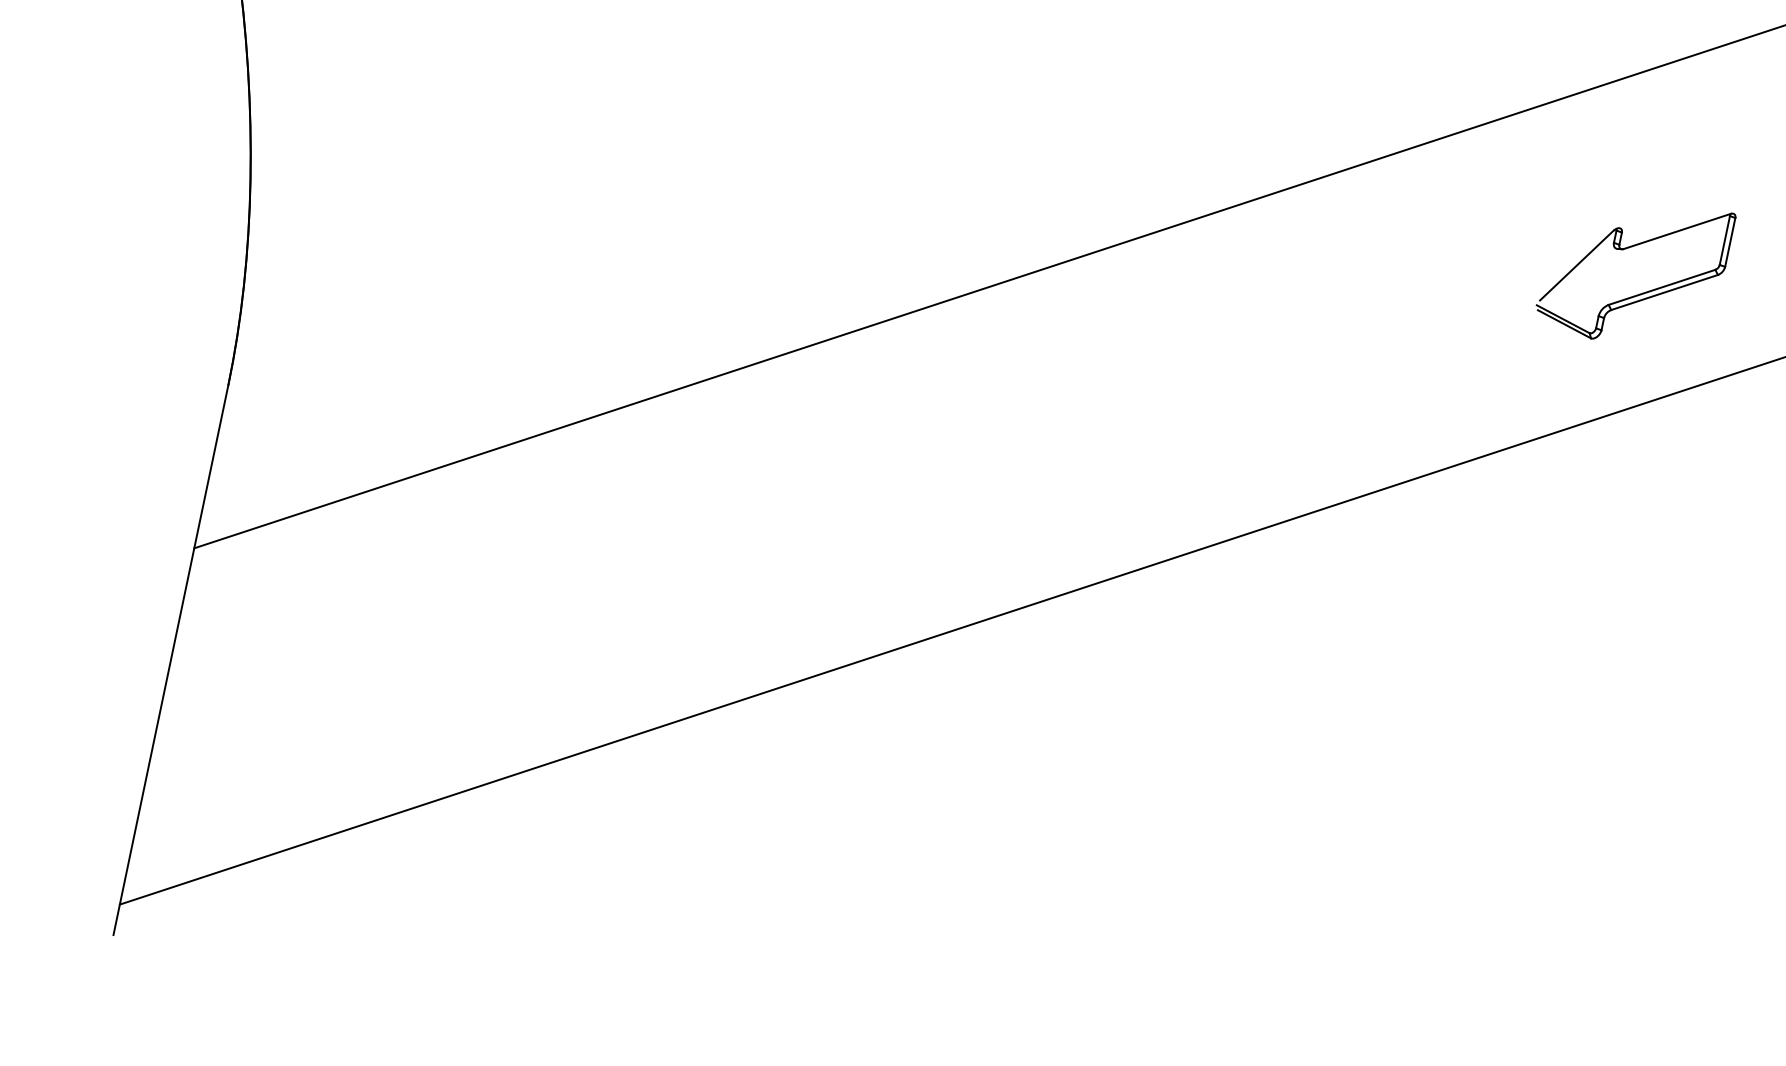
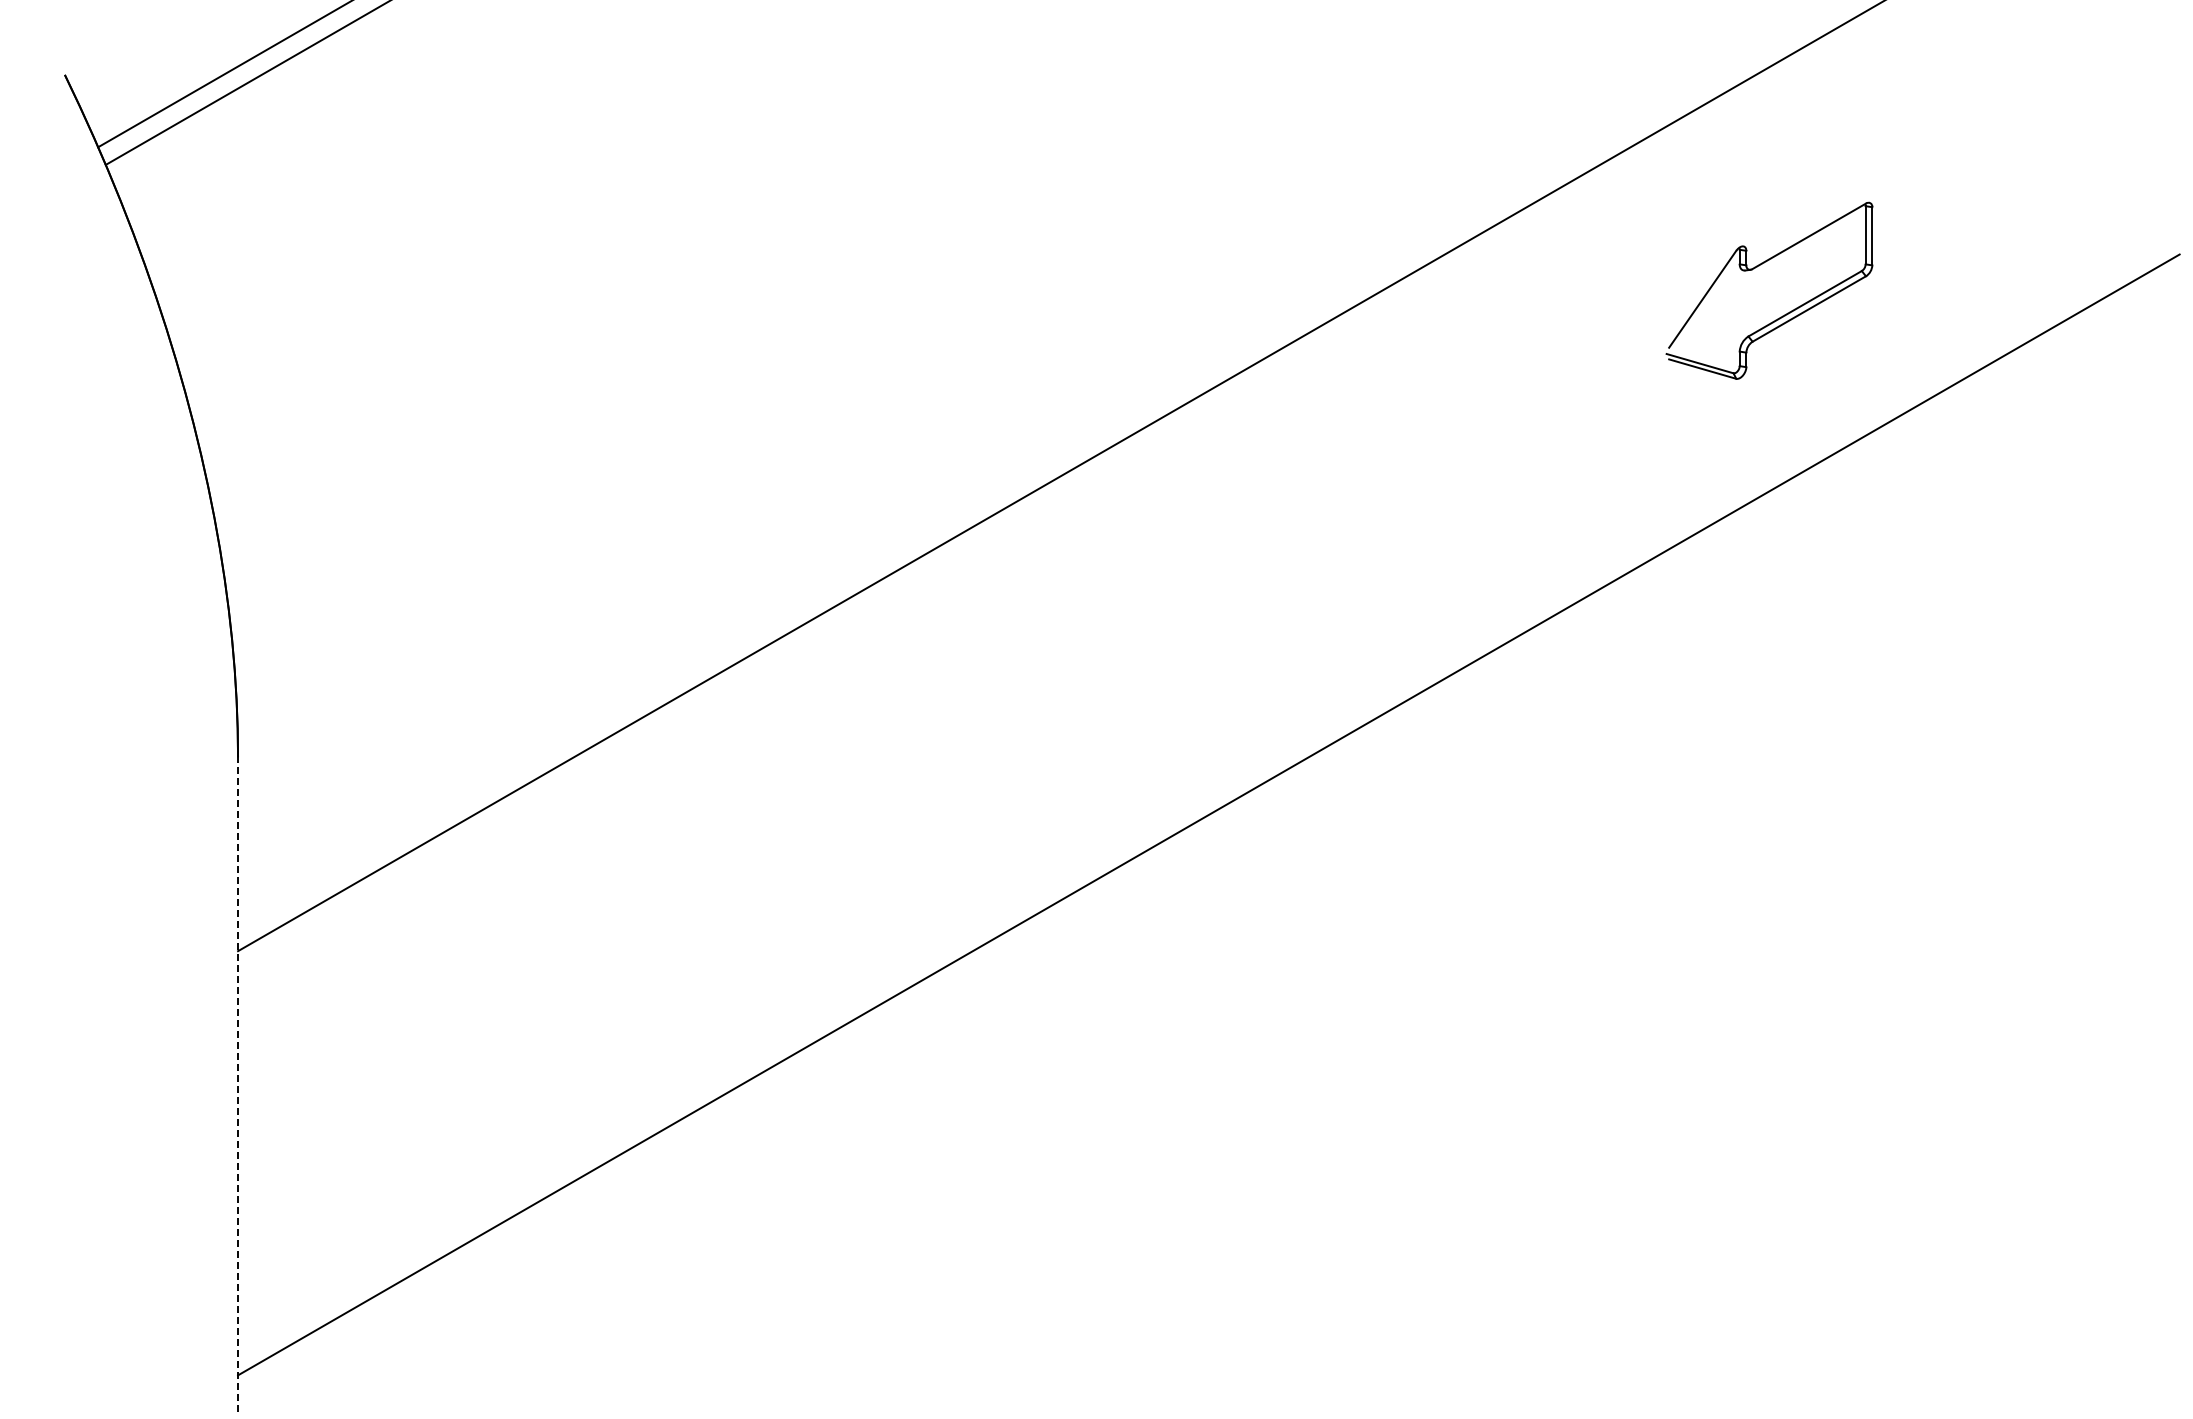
part: (1628, 248) -> (1757, 267), moved
line: (171, 659) -> (238, 1083), solid -> dashed

